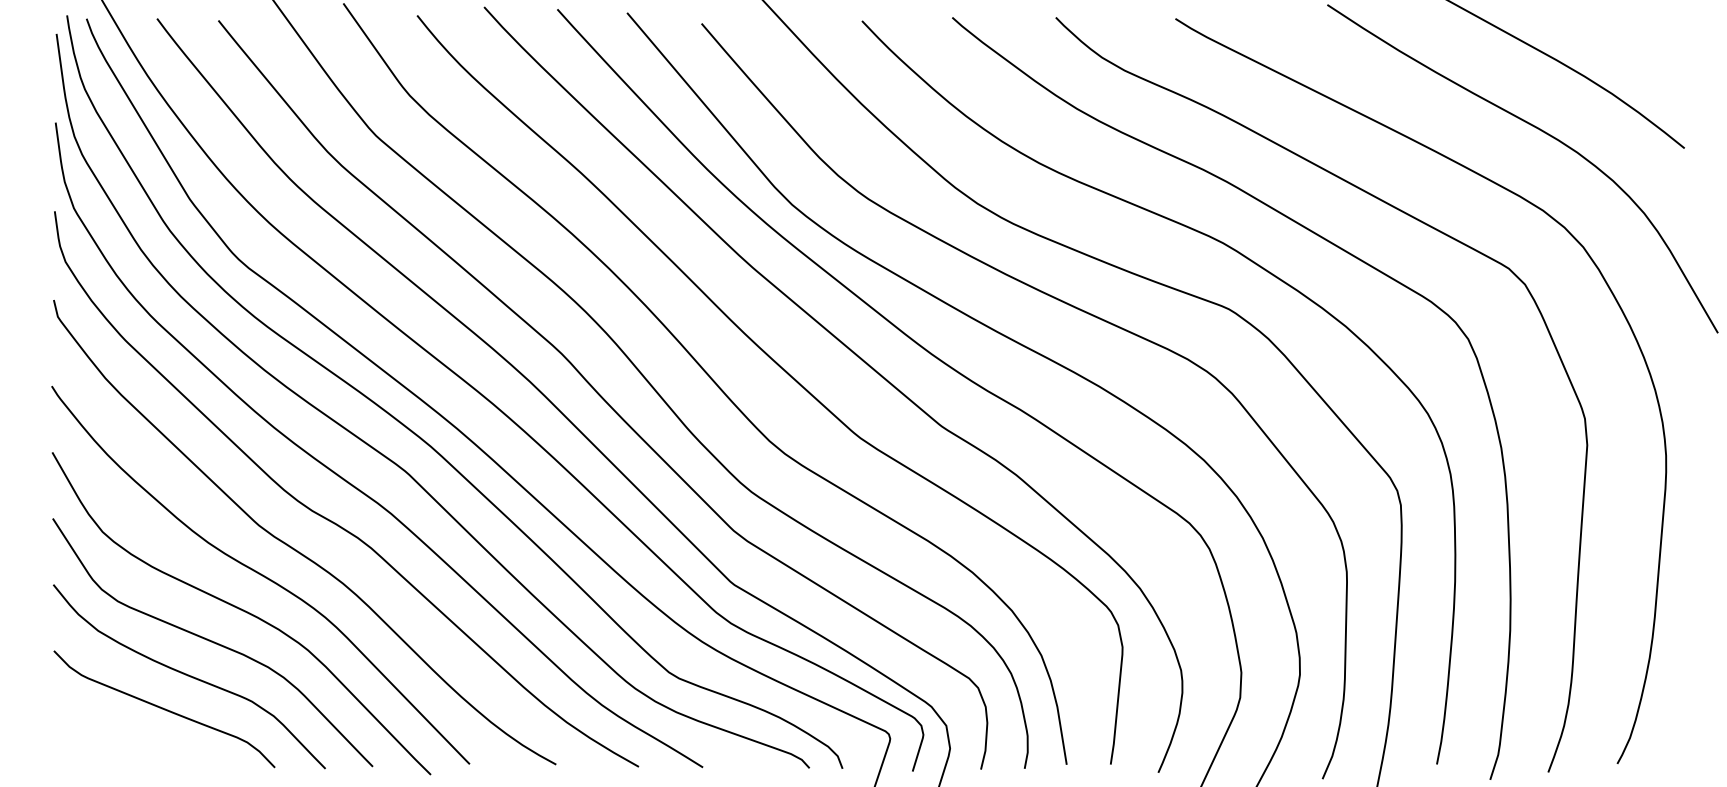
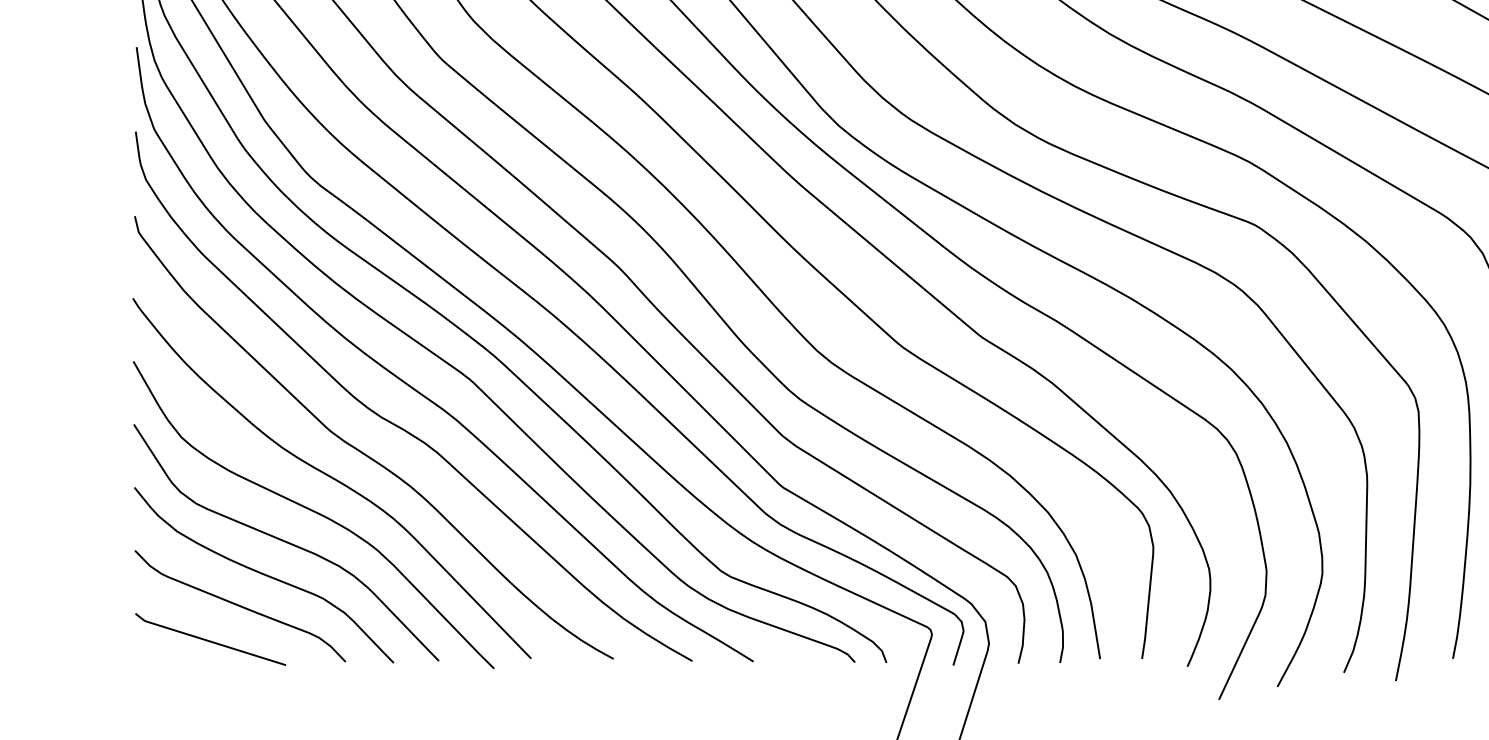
line: (133, 745) -> (210, 640), added

